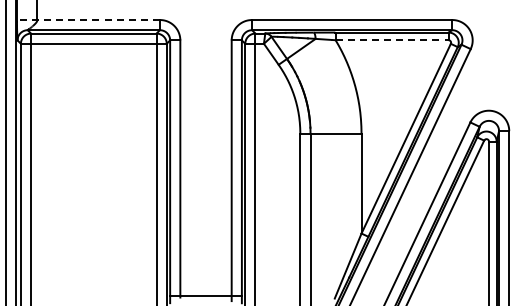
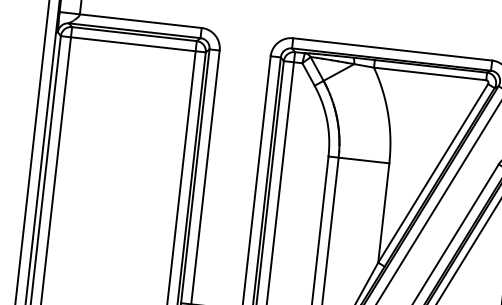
line: (87, 20) -> (129, 20), dashed -> solid
line: (392, 40) -> (430, 74), dashed -> solid

